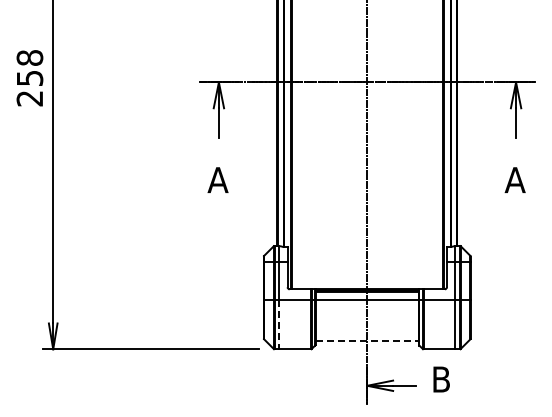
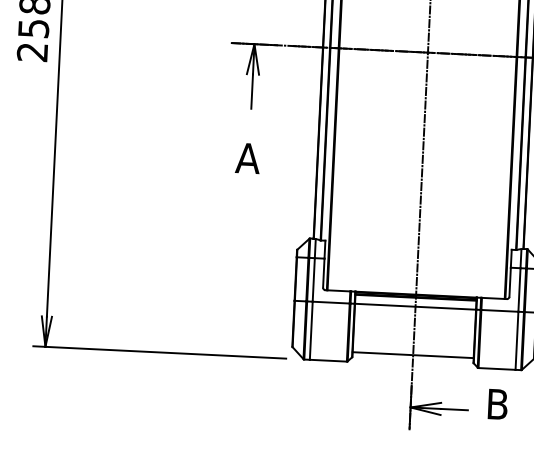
line: (279, 324) -> (311, 330), dashed -> solid
line: (367, 341) -> (413, 355), dashed -> solid

